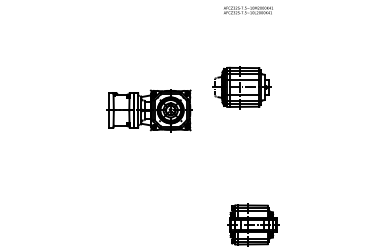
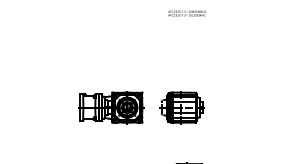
part: (241, 87) -> (181, 107), moved
part: (149, 110) -> (110, 107), moved

